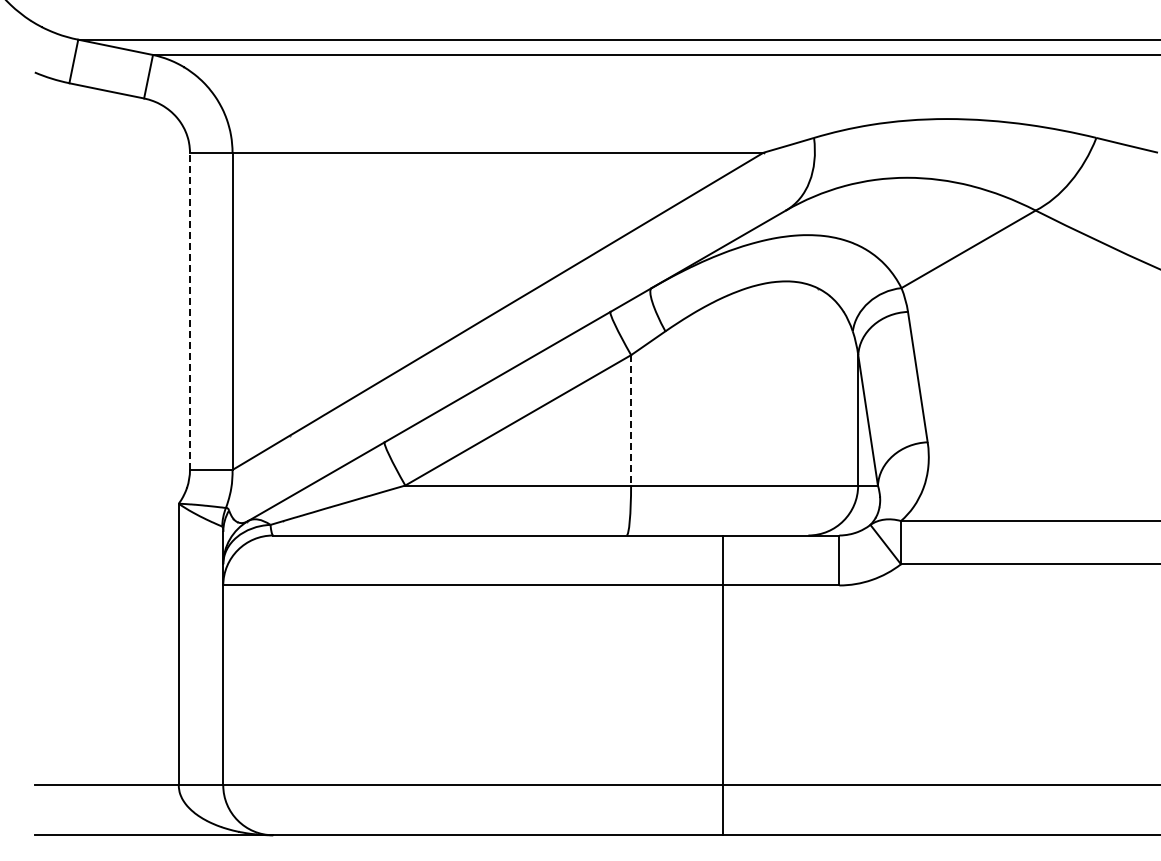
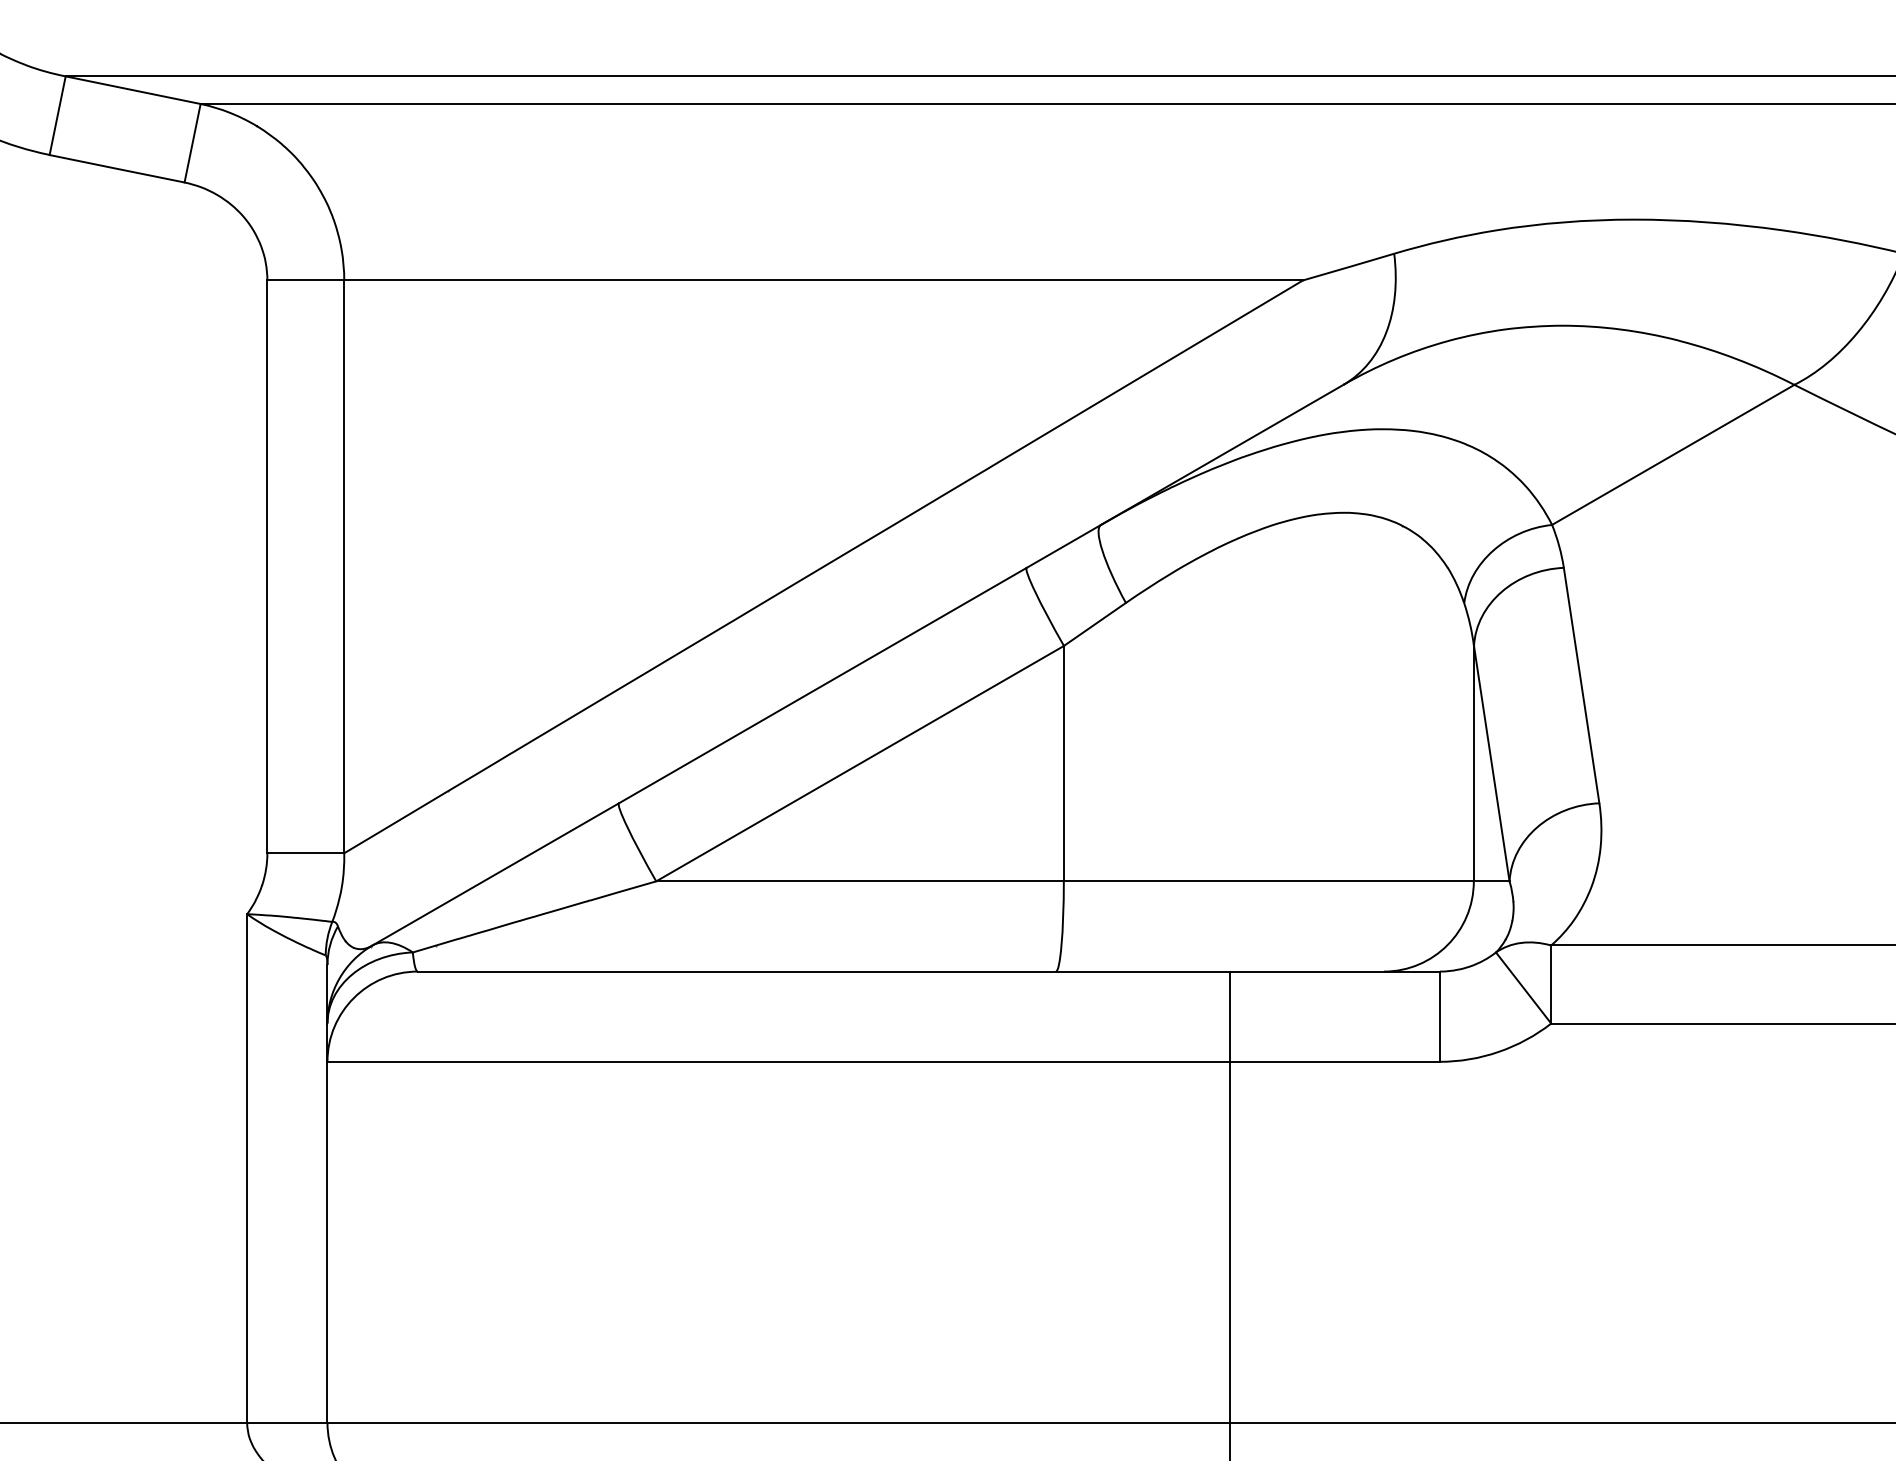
line: (189, 311) -> (266, 567), dashed -> solid
line: (631, 420) -> (1064, 763), dashed -> solid

